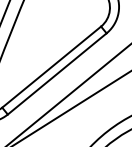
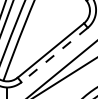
line: (57, 74) -> (54, 55), solid -> dashed

